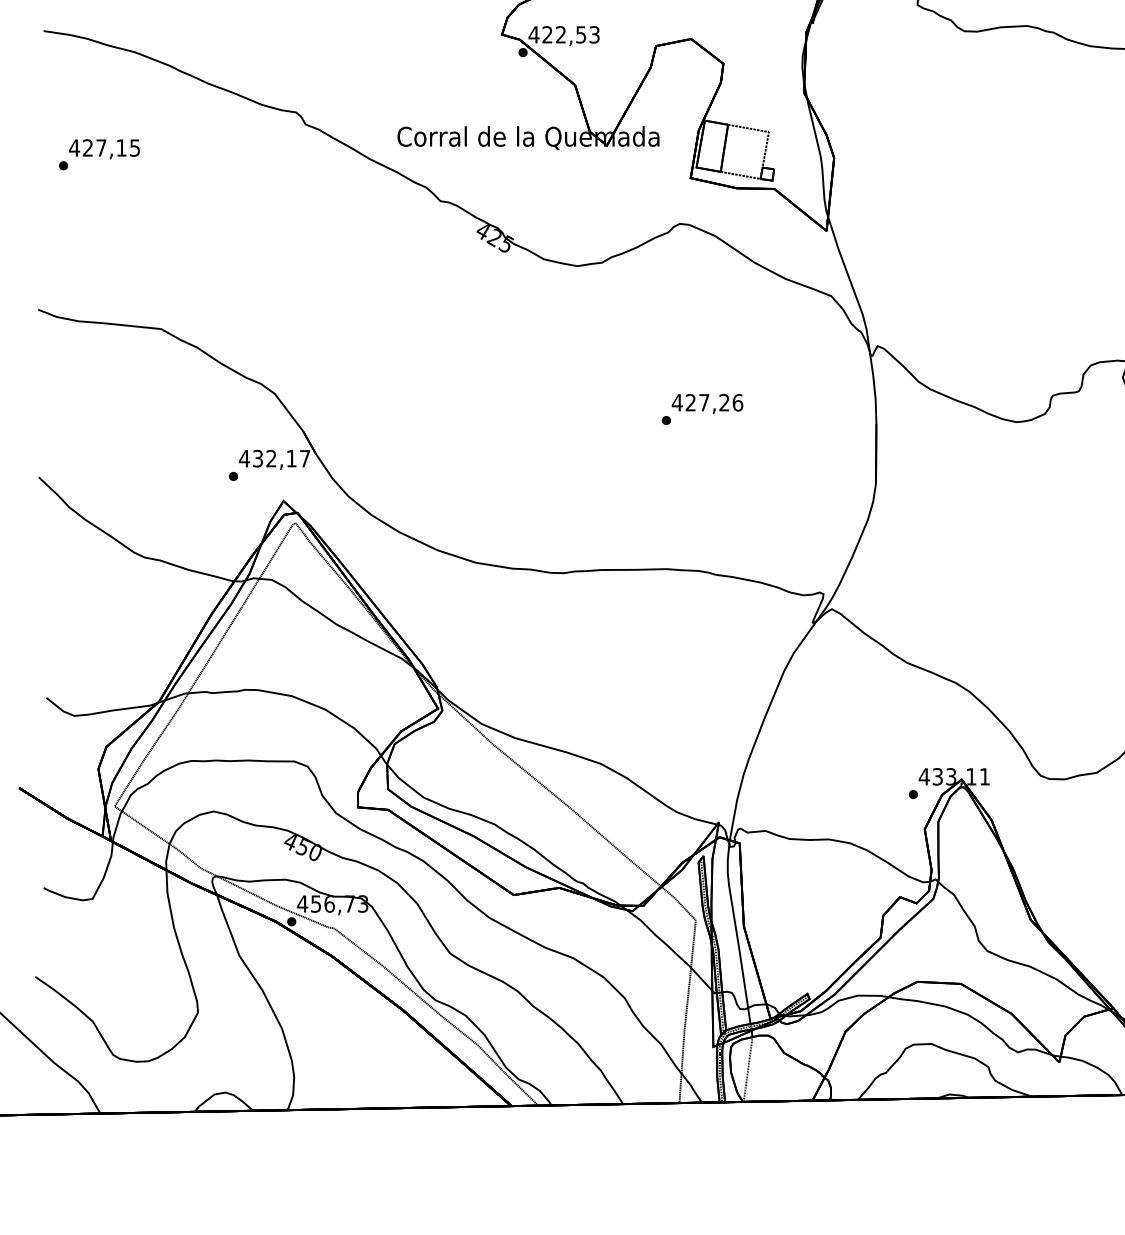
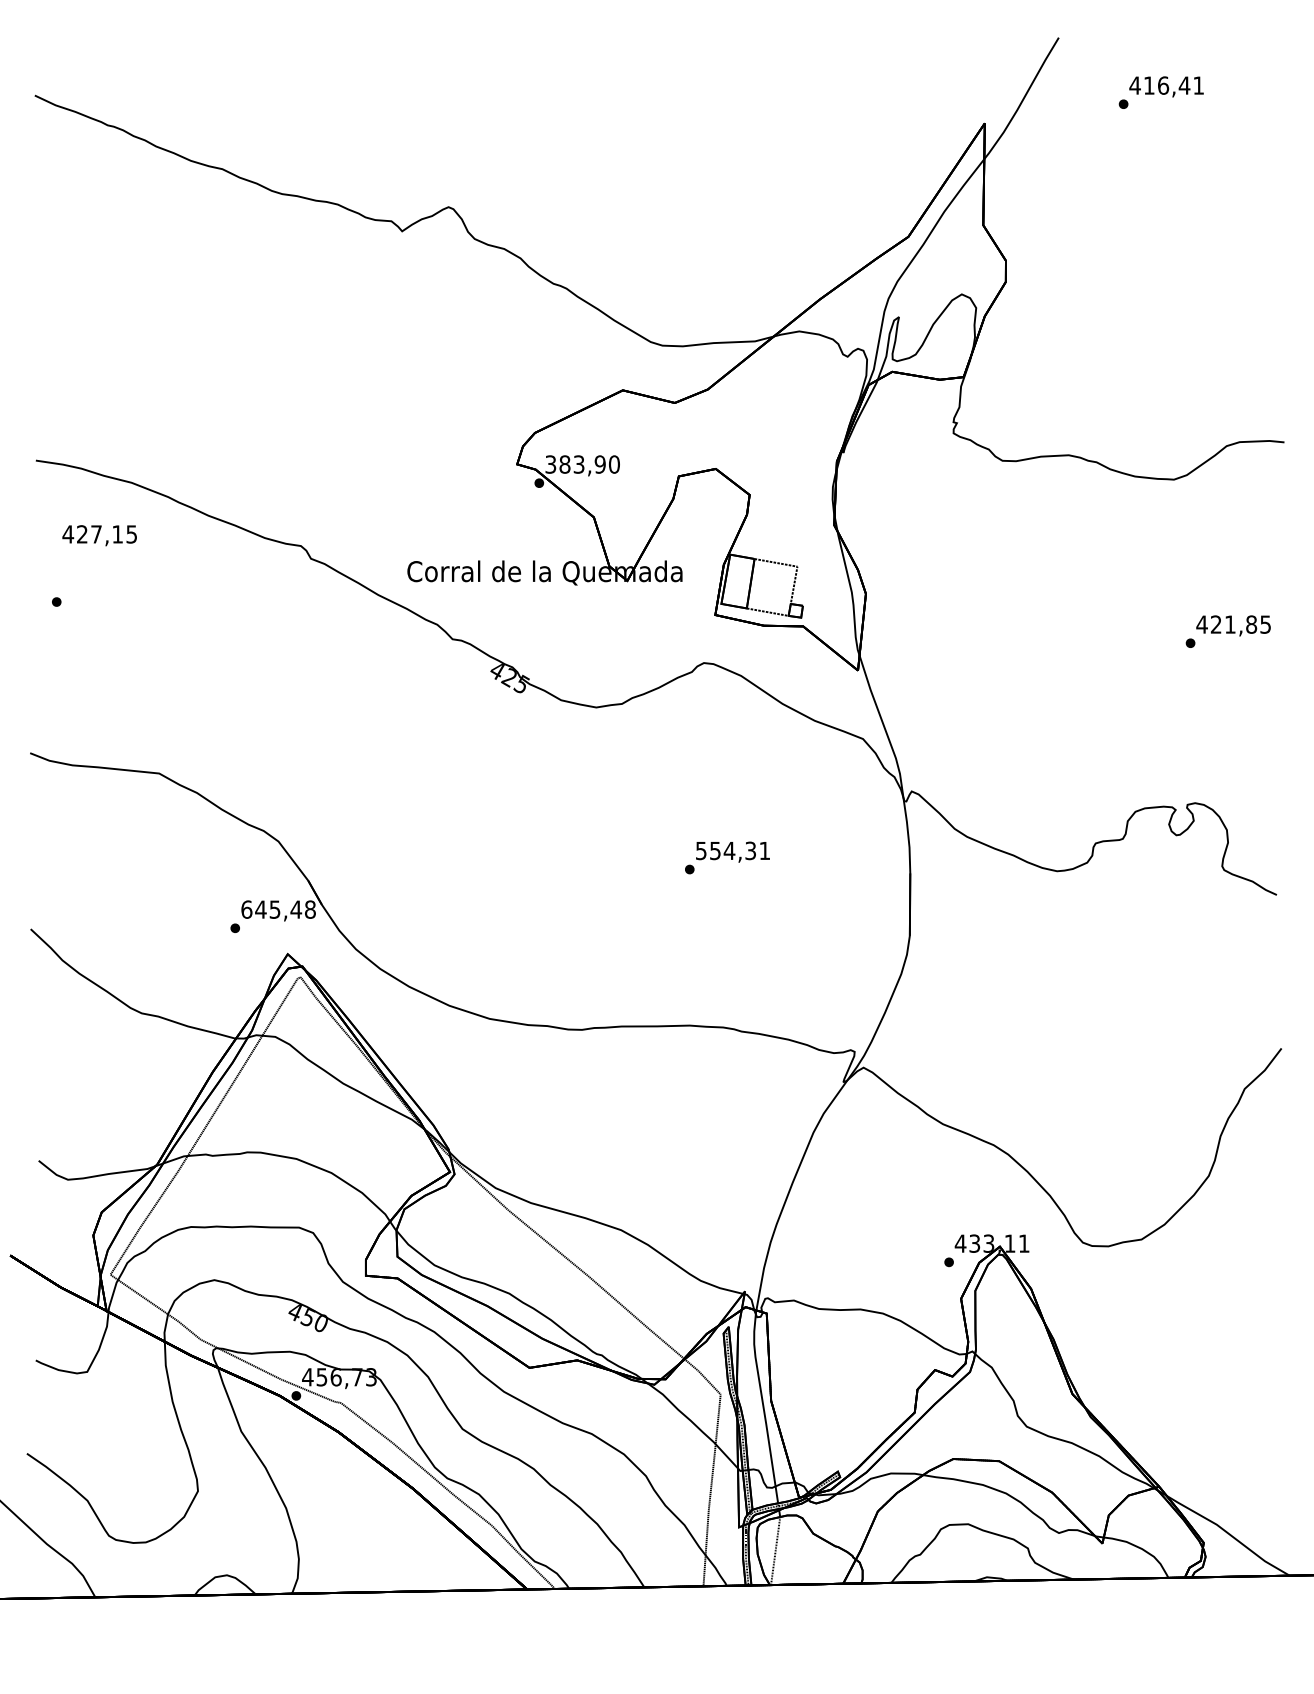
text: (564, 34) -> (582, 464), 422,53 -> 383,90
text: (104, 149) -> (99, 535), moved
text: (707, 402) -> (732, 850), 427,26 -> 554,31
text: (274, 458) -> (278, 909), 432,17 -> 645,48

